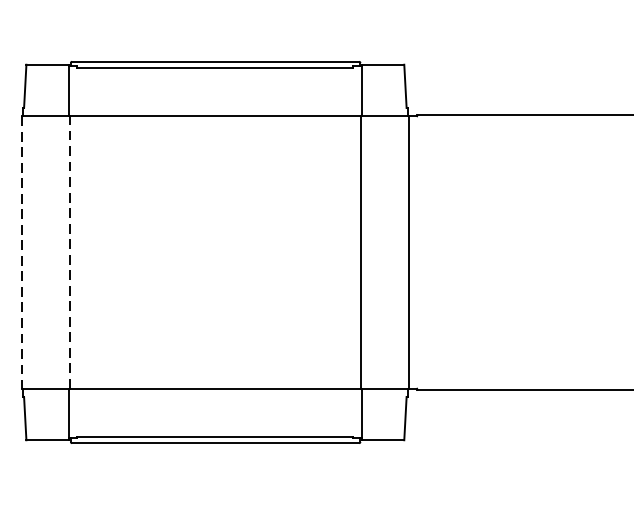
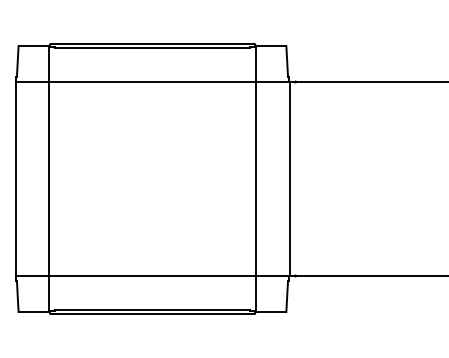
line: (22, 251) -> (15, 178), dashed -> solid
line: (70, 251) -> (49, 178), dashed -> solid

